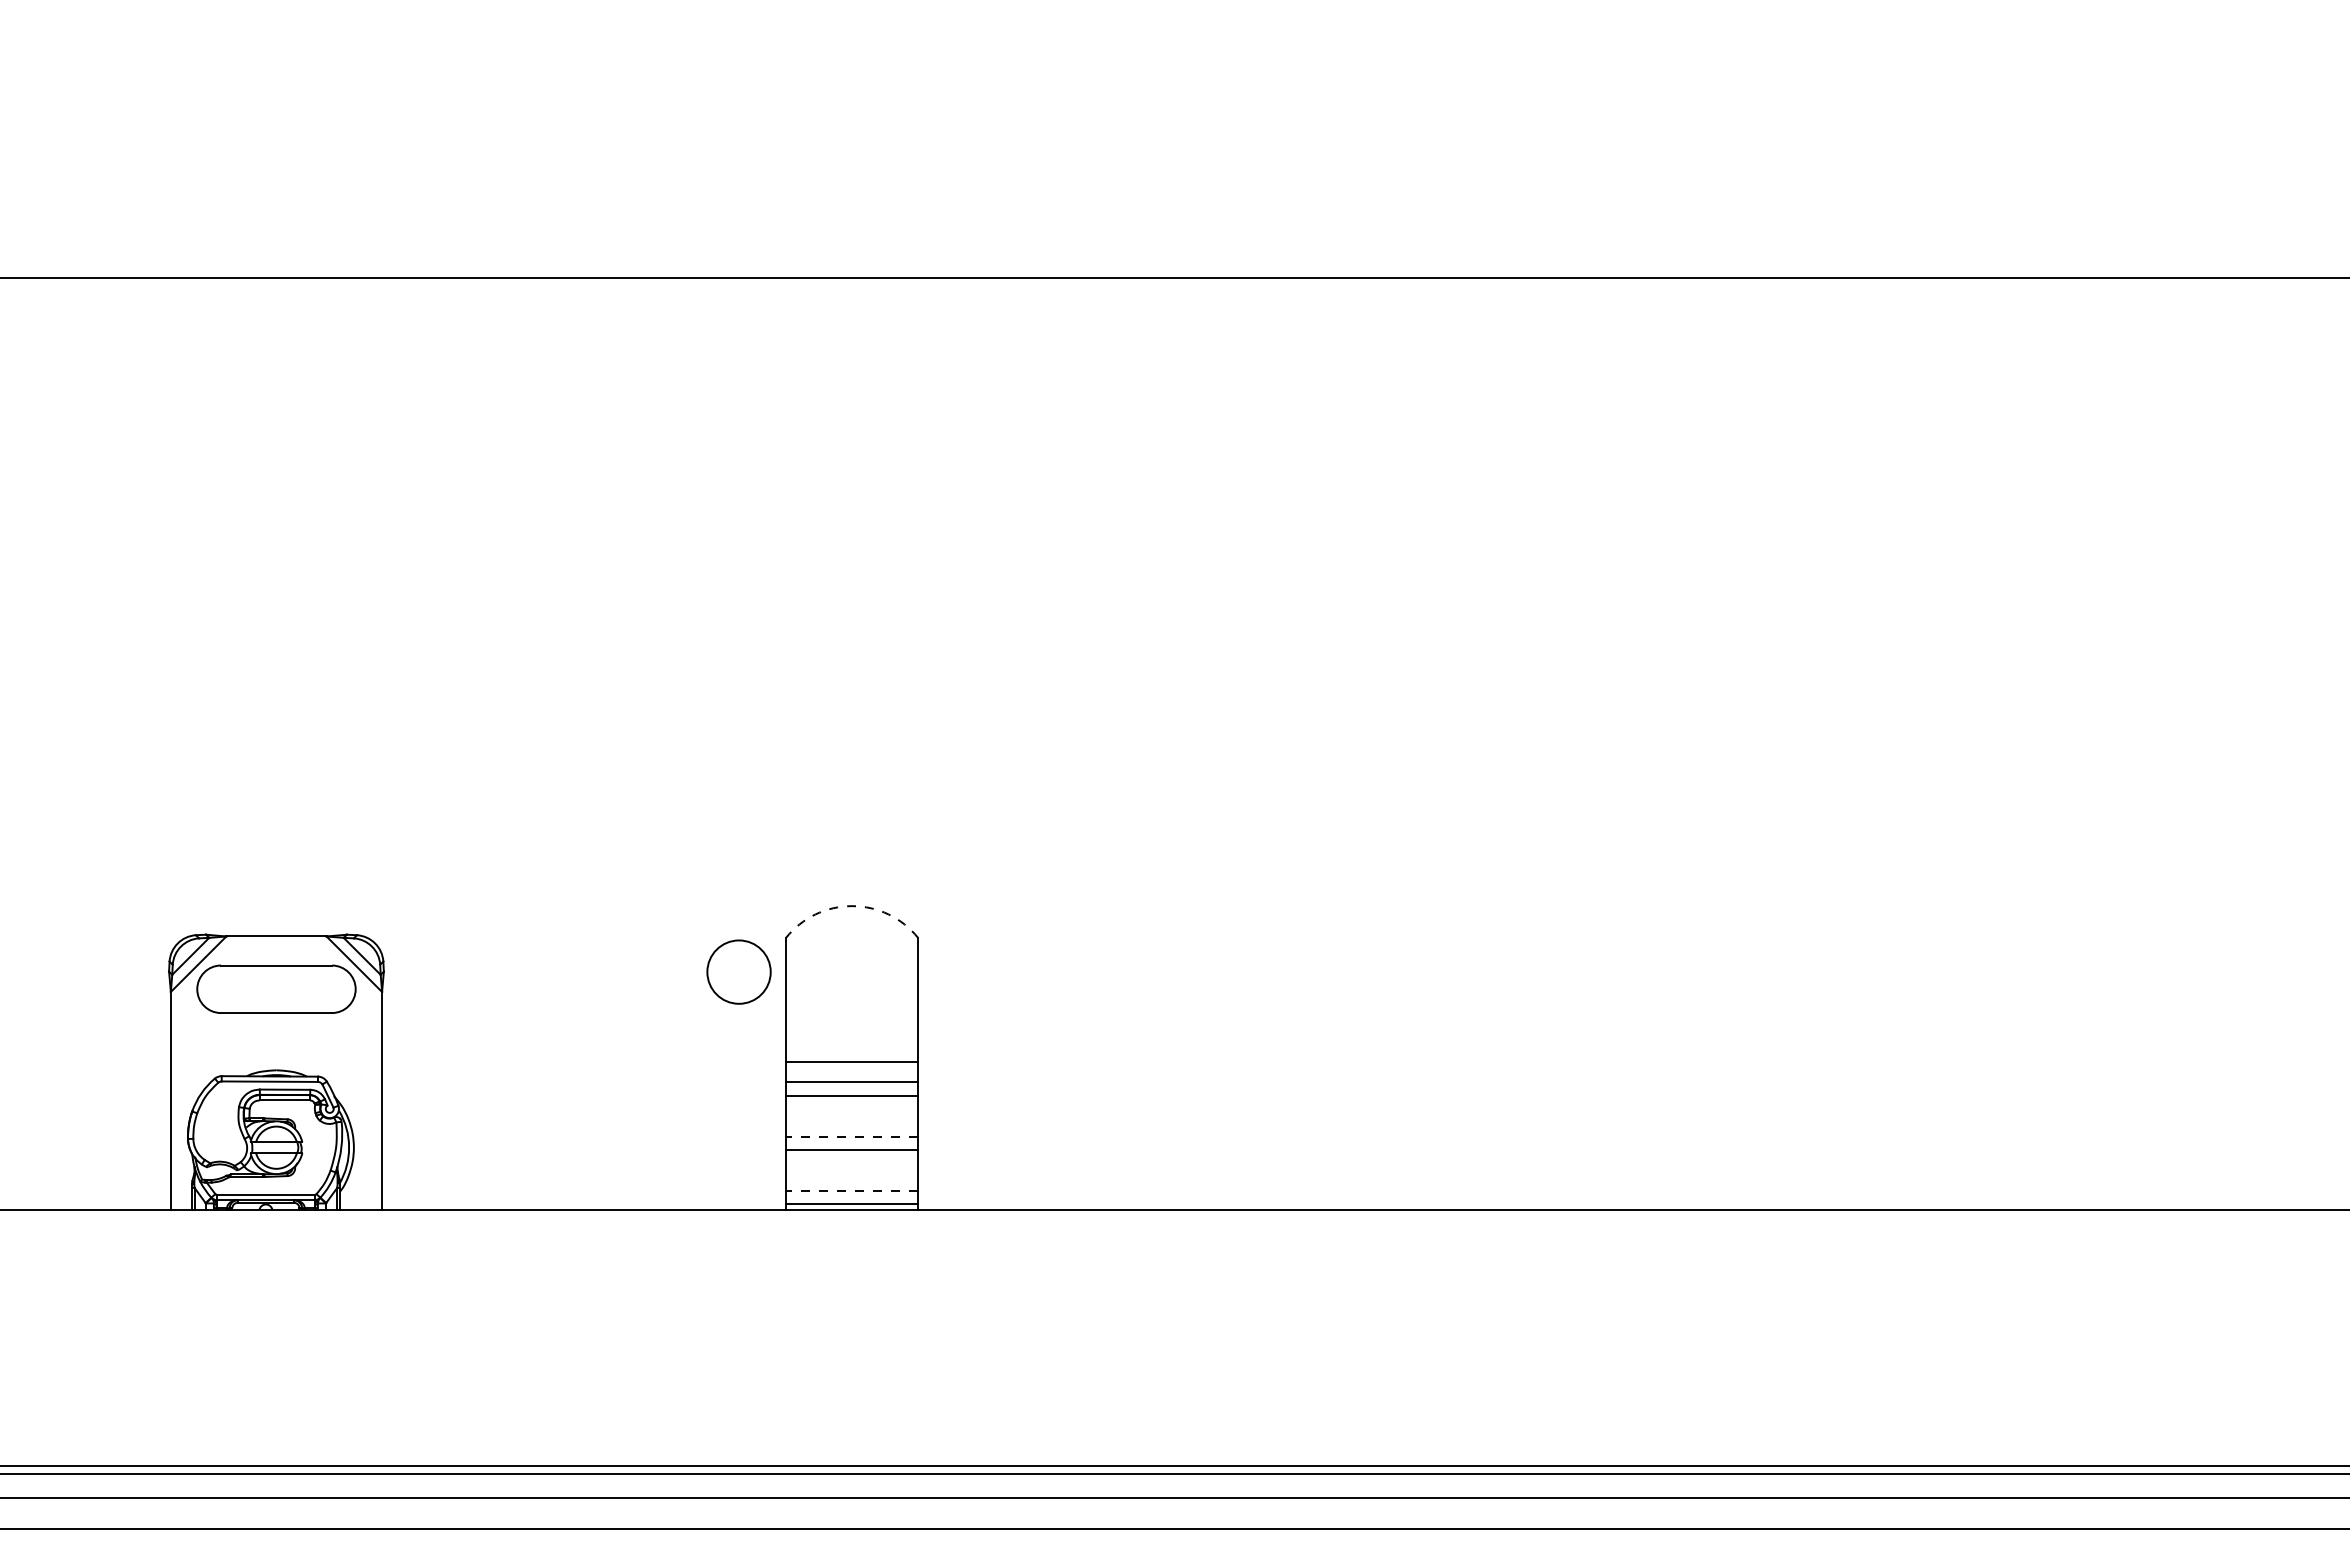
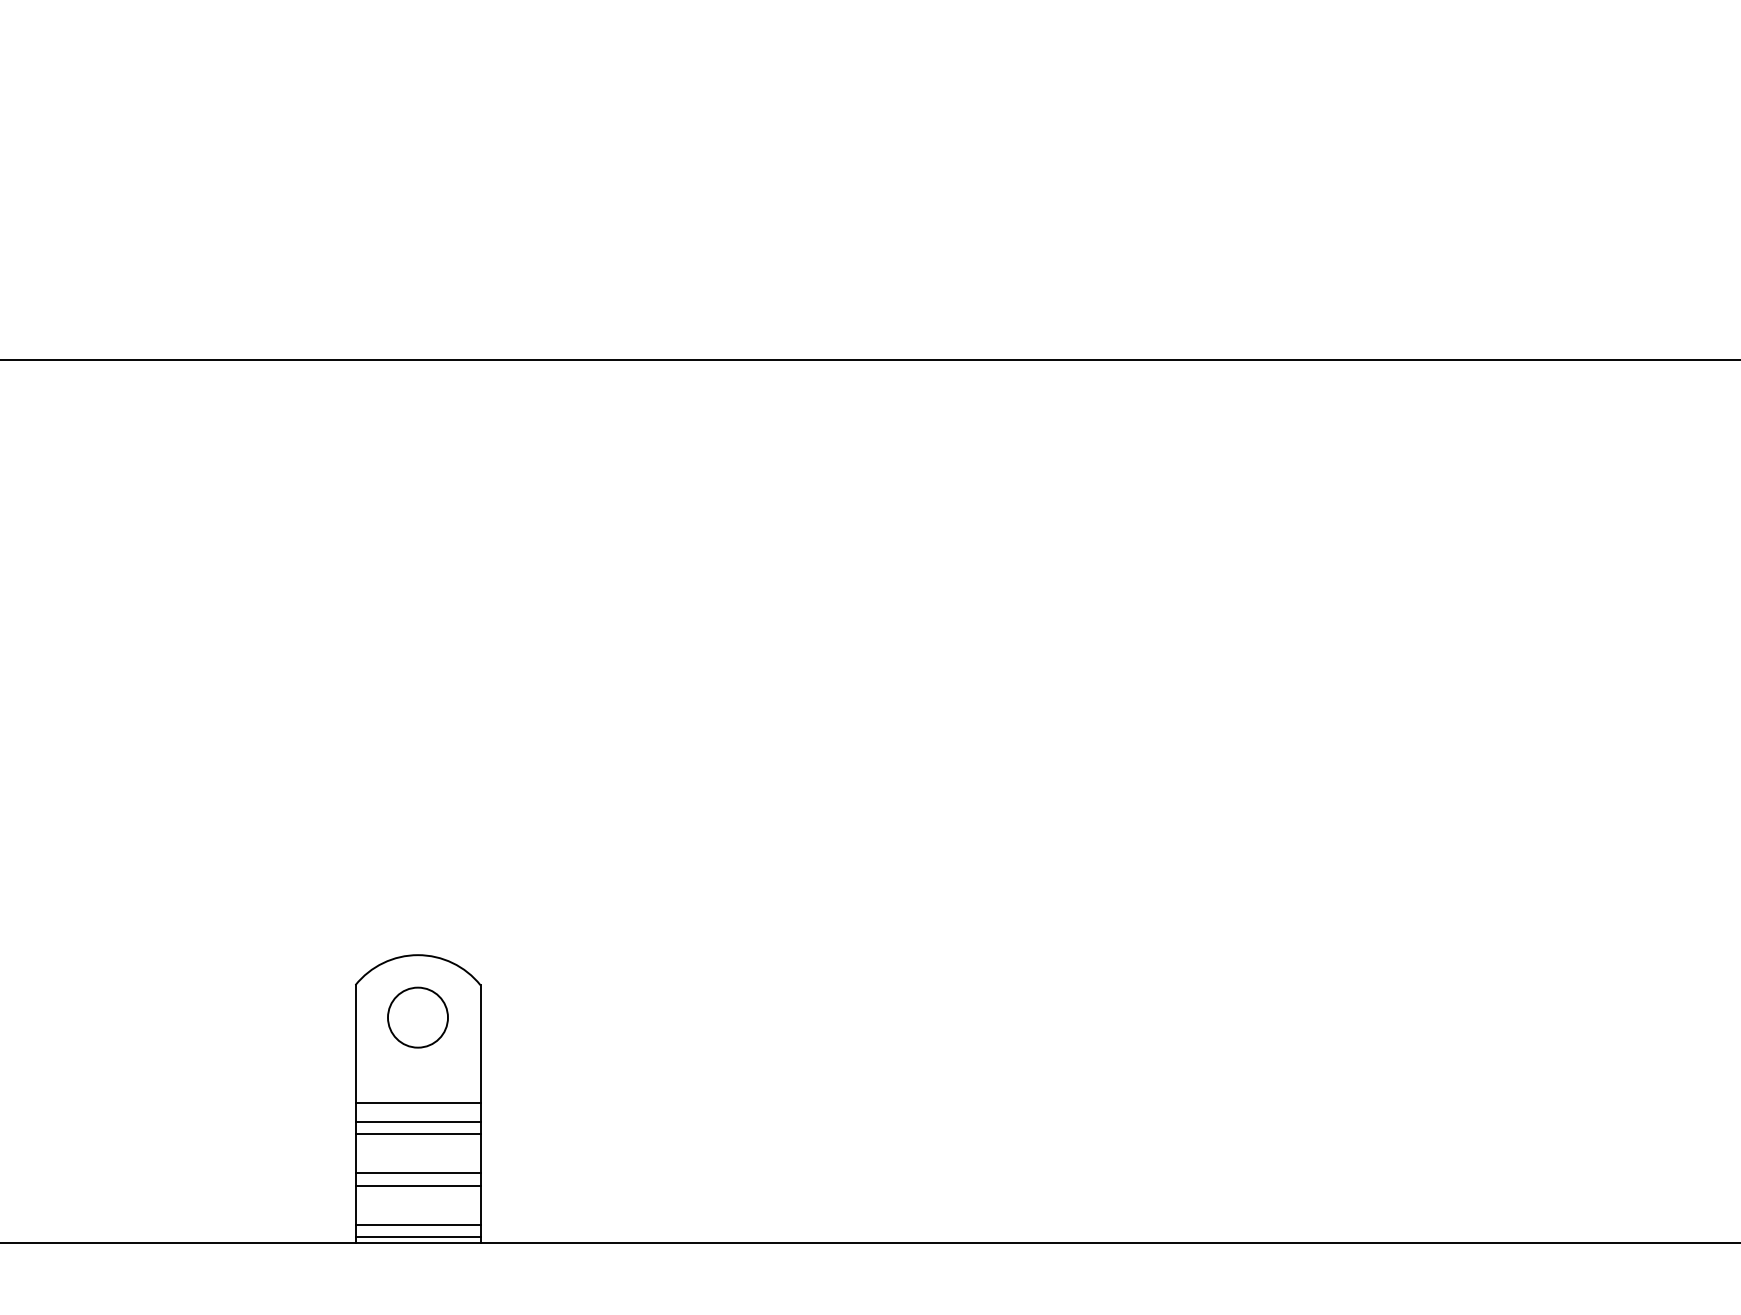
arc: (852, 906) -> (418, 955), dashed -> solid
circle: (738, 971) -> (417, 1017), moved
line: (851, 1136) -> (417, 1173), dashed -> solid
line: (851, 1190) -> (417, 1224), dashed -> solid

